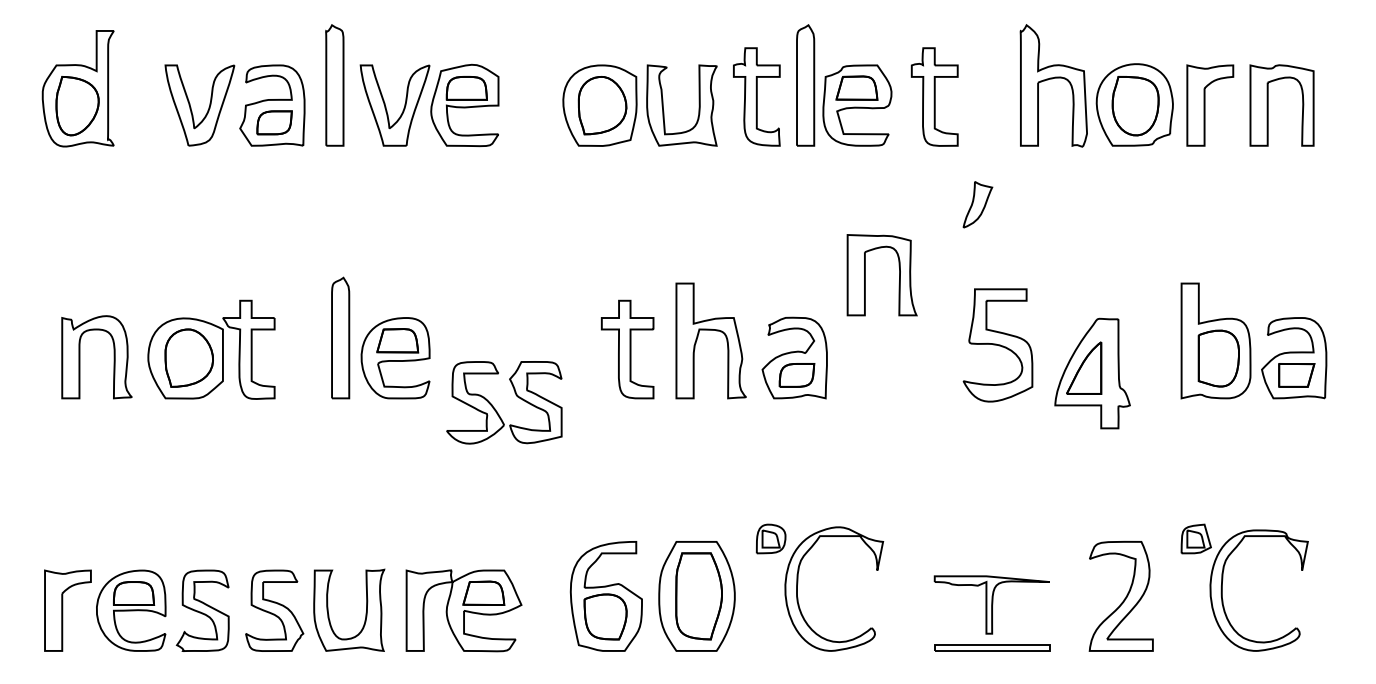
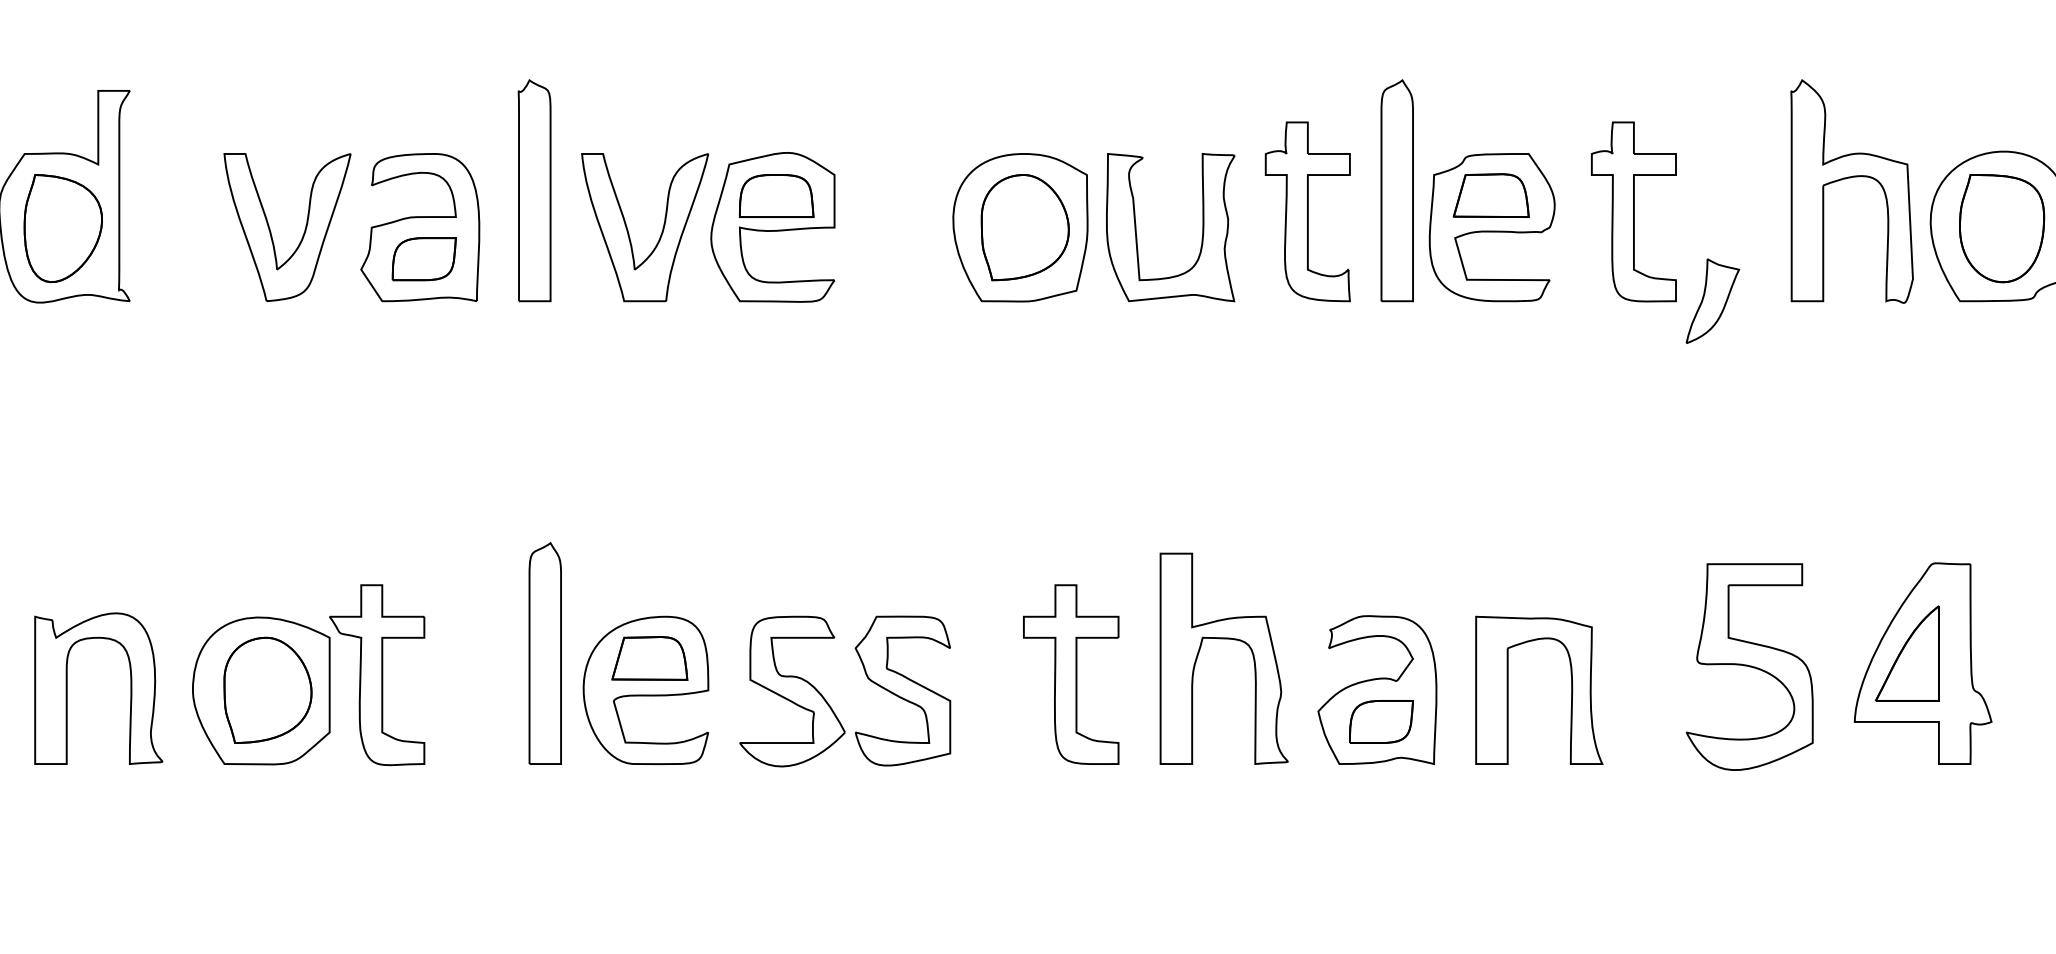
part: (977, 204) -> (1712, 300), moved
part: (865, 275) -> (1508, 690), moved
part: (1092, 373) -> (1922, 663), moved
part: (495, 408) -> (829, 701), moved

